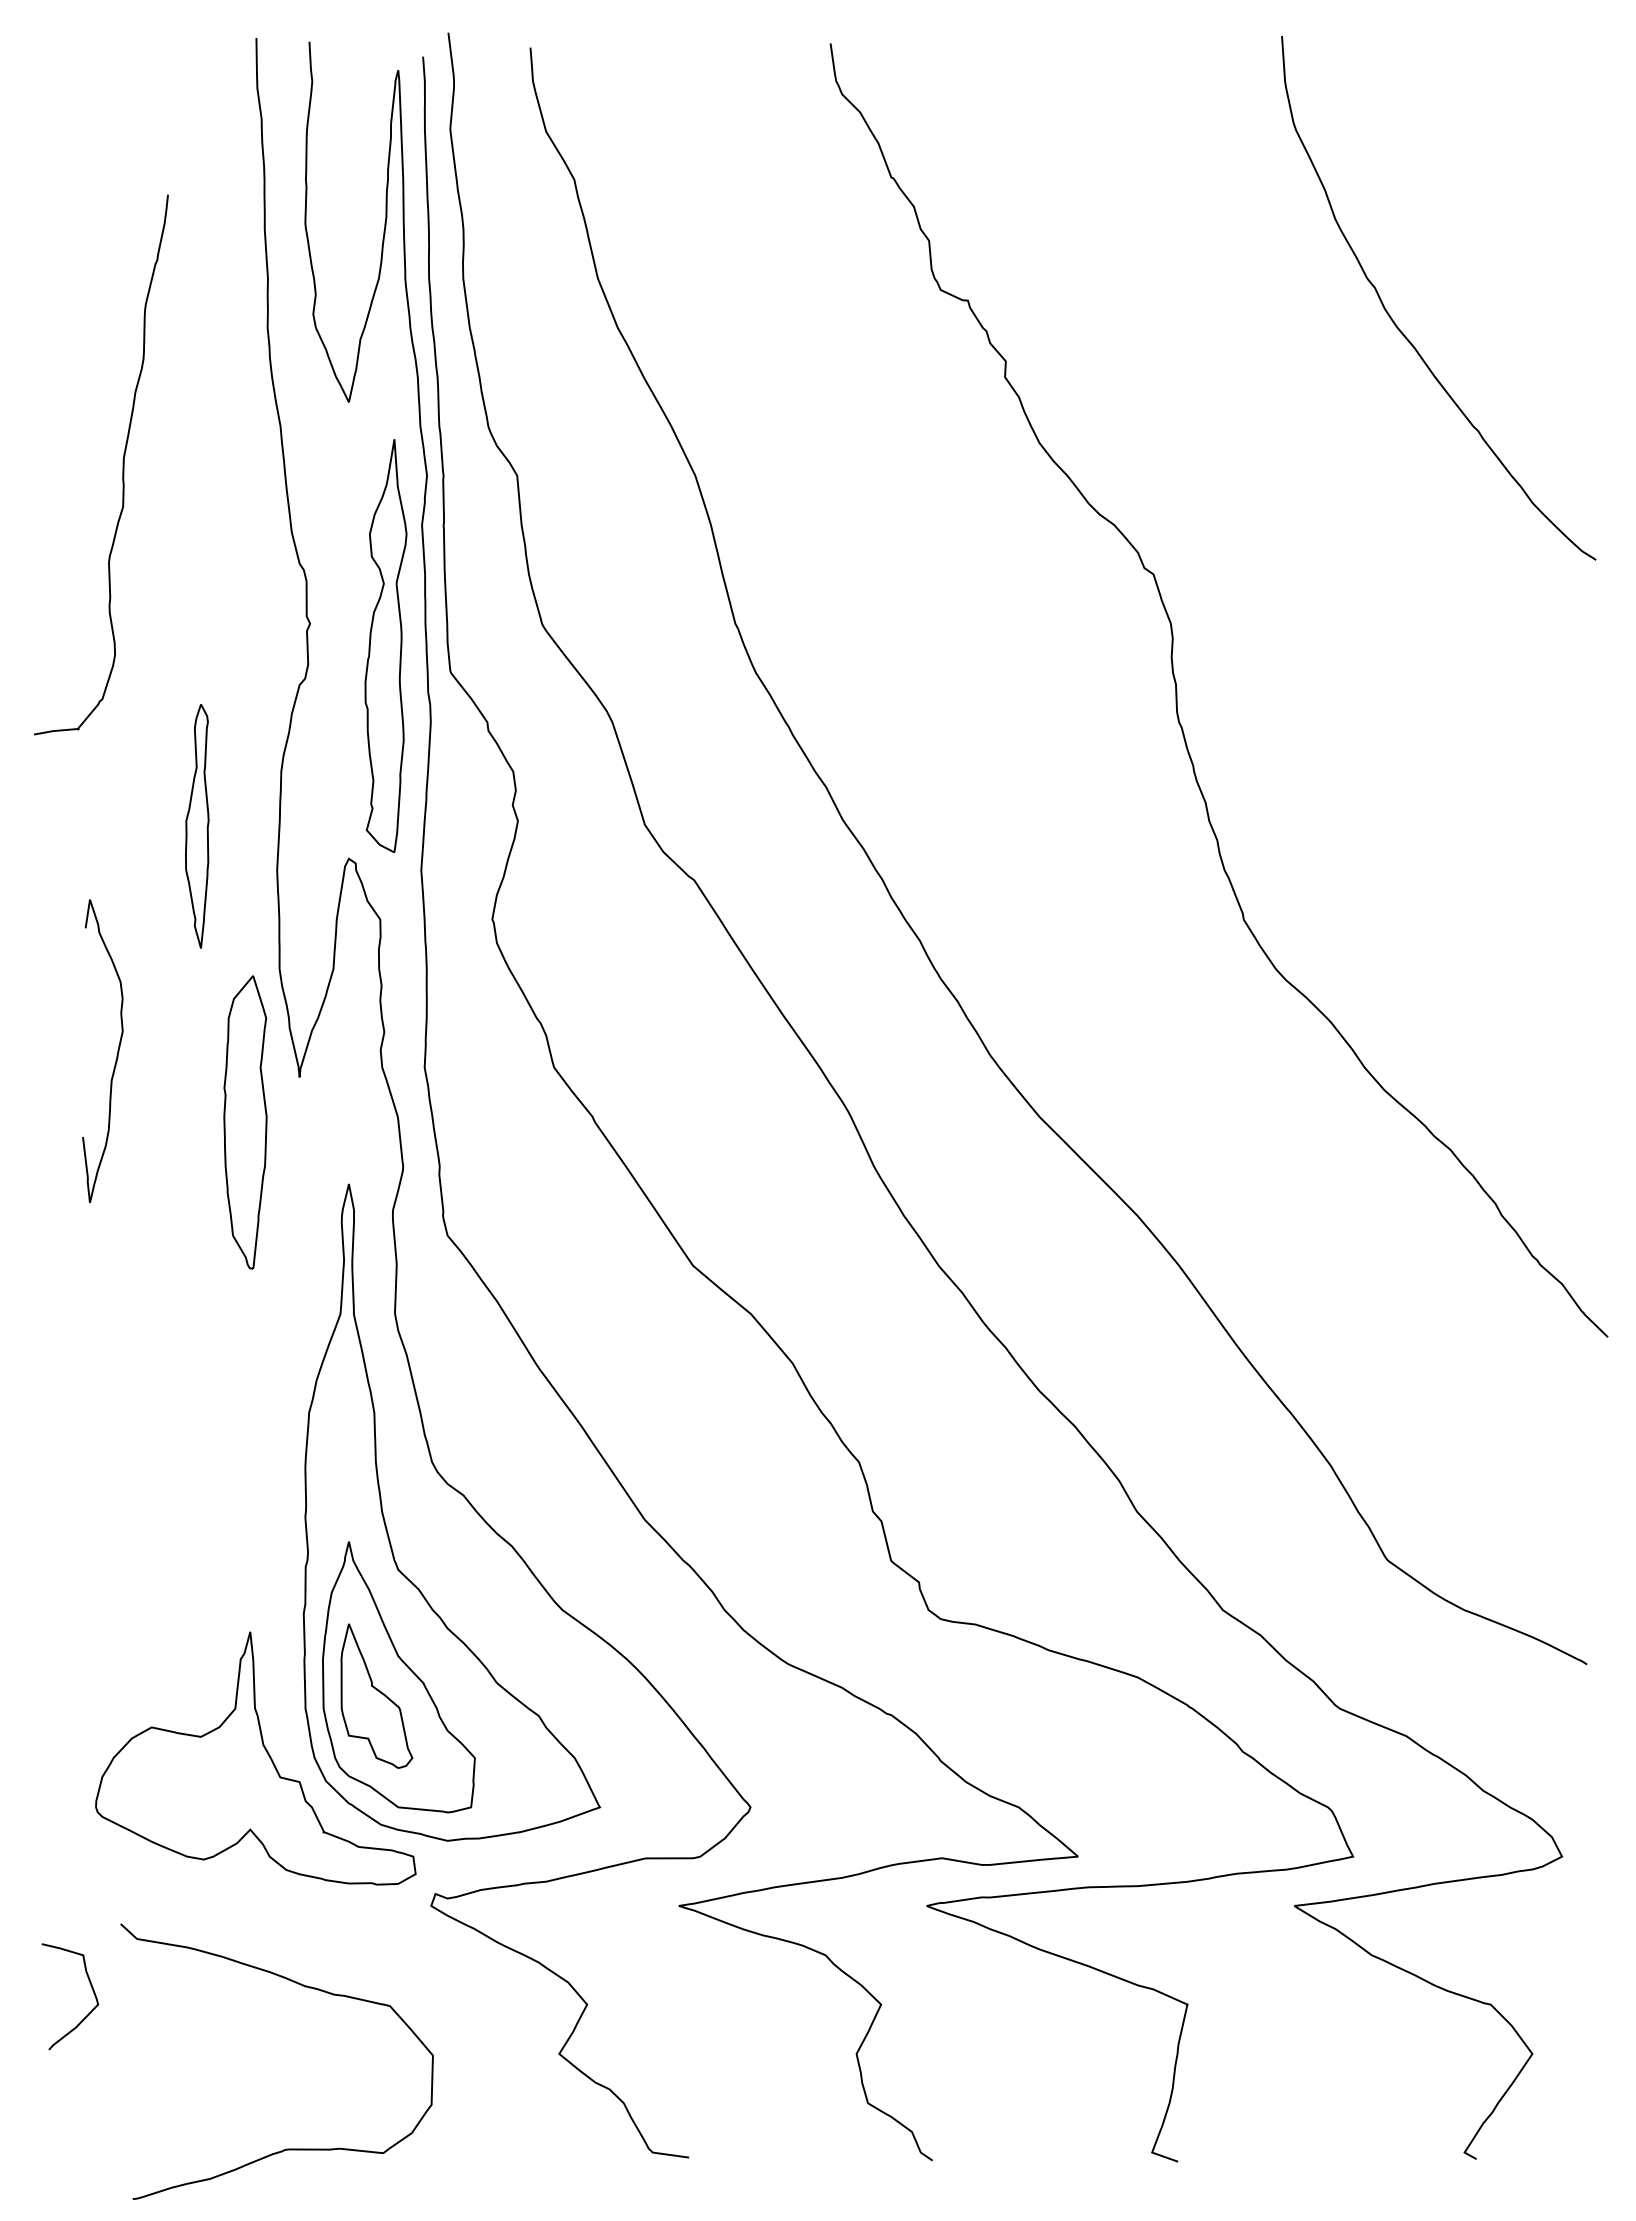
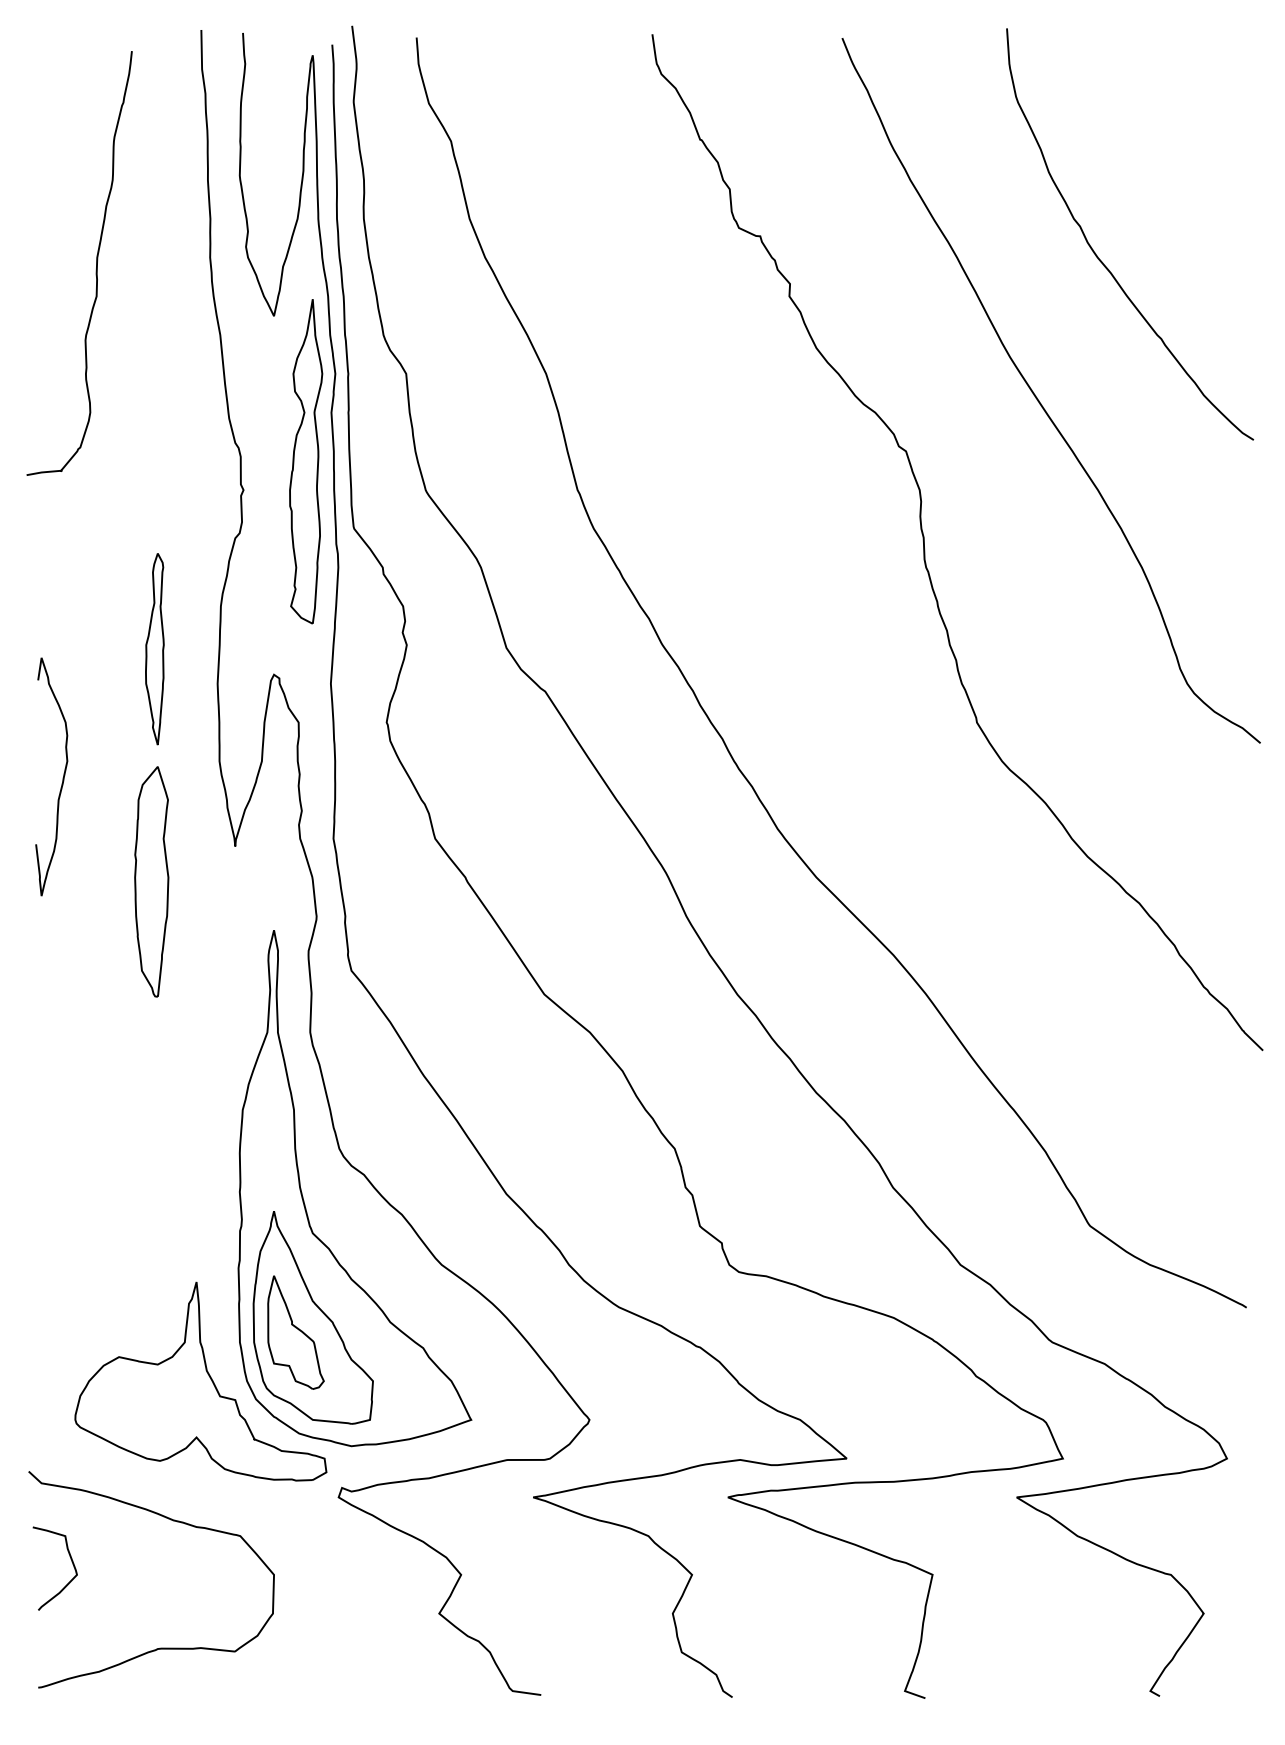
curve: (122, 465) -> (96, 263), moved
curve: (1320, 505) -> (1037, 397), added
part: (386, 645) -> (306, 461), moved
curve: (116, 1051) -> (62, 777), moved
part: (245, 1121) -> (151, 881), moved
curve: (301, 1986) -> (170, 1520), moved

